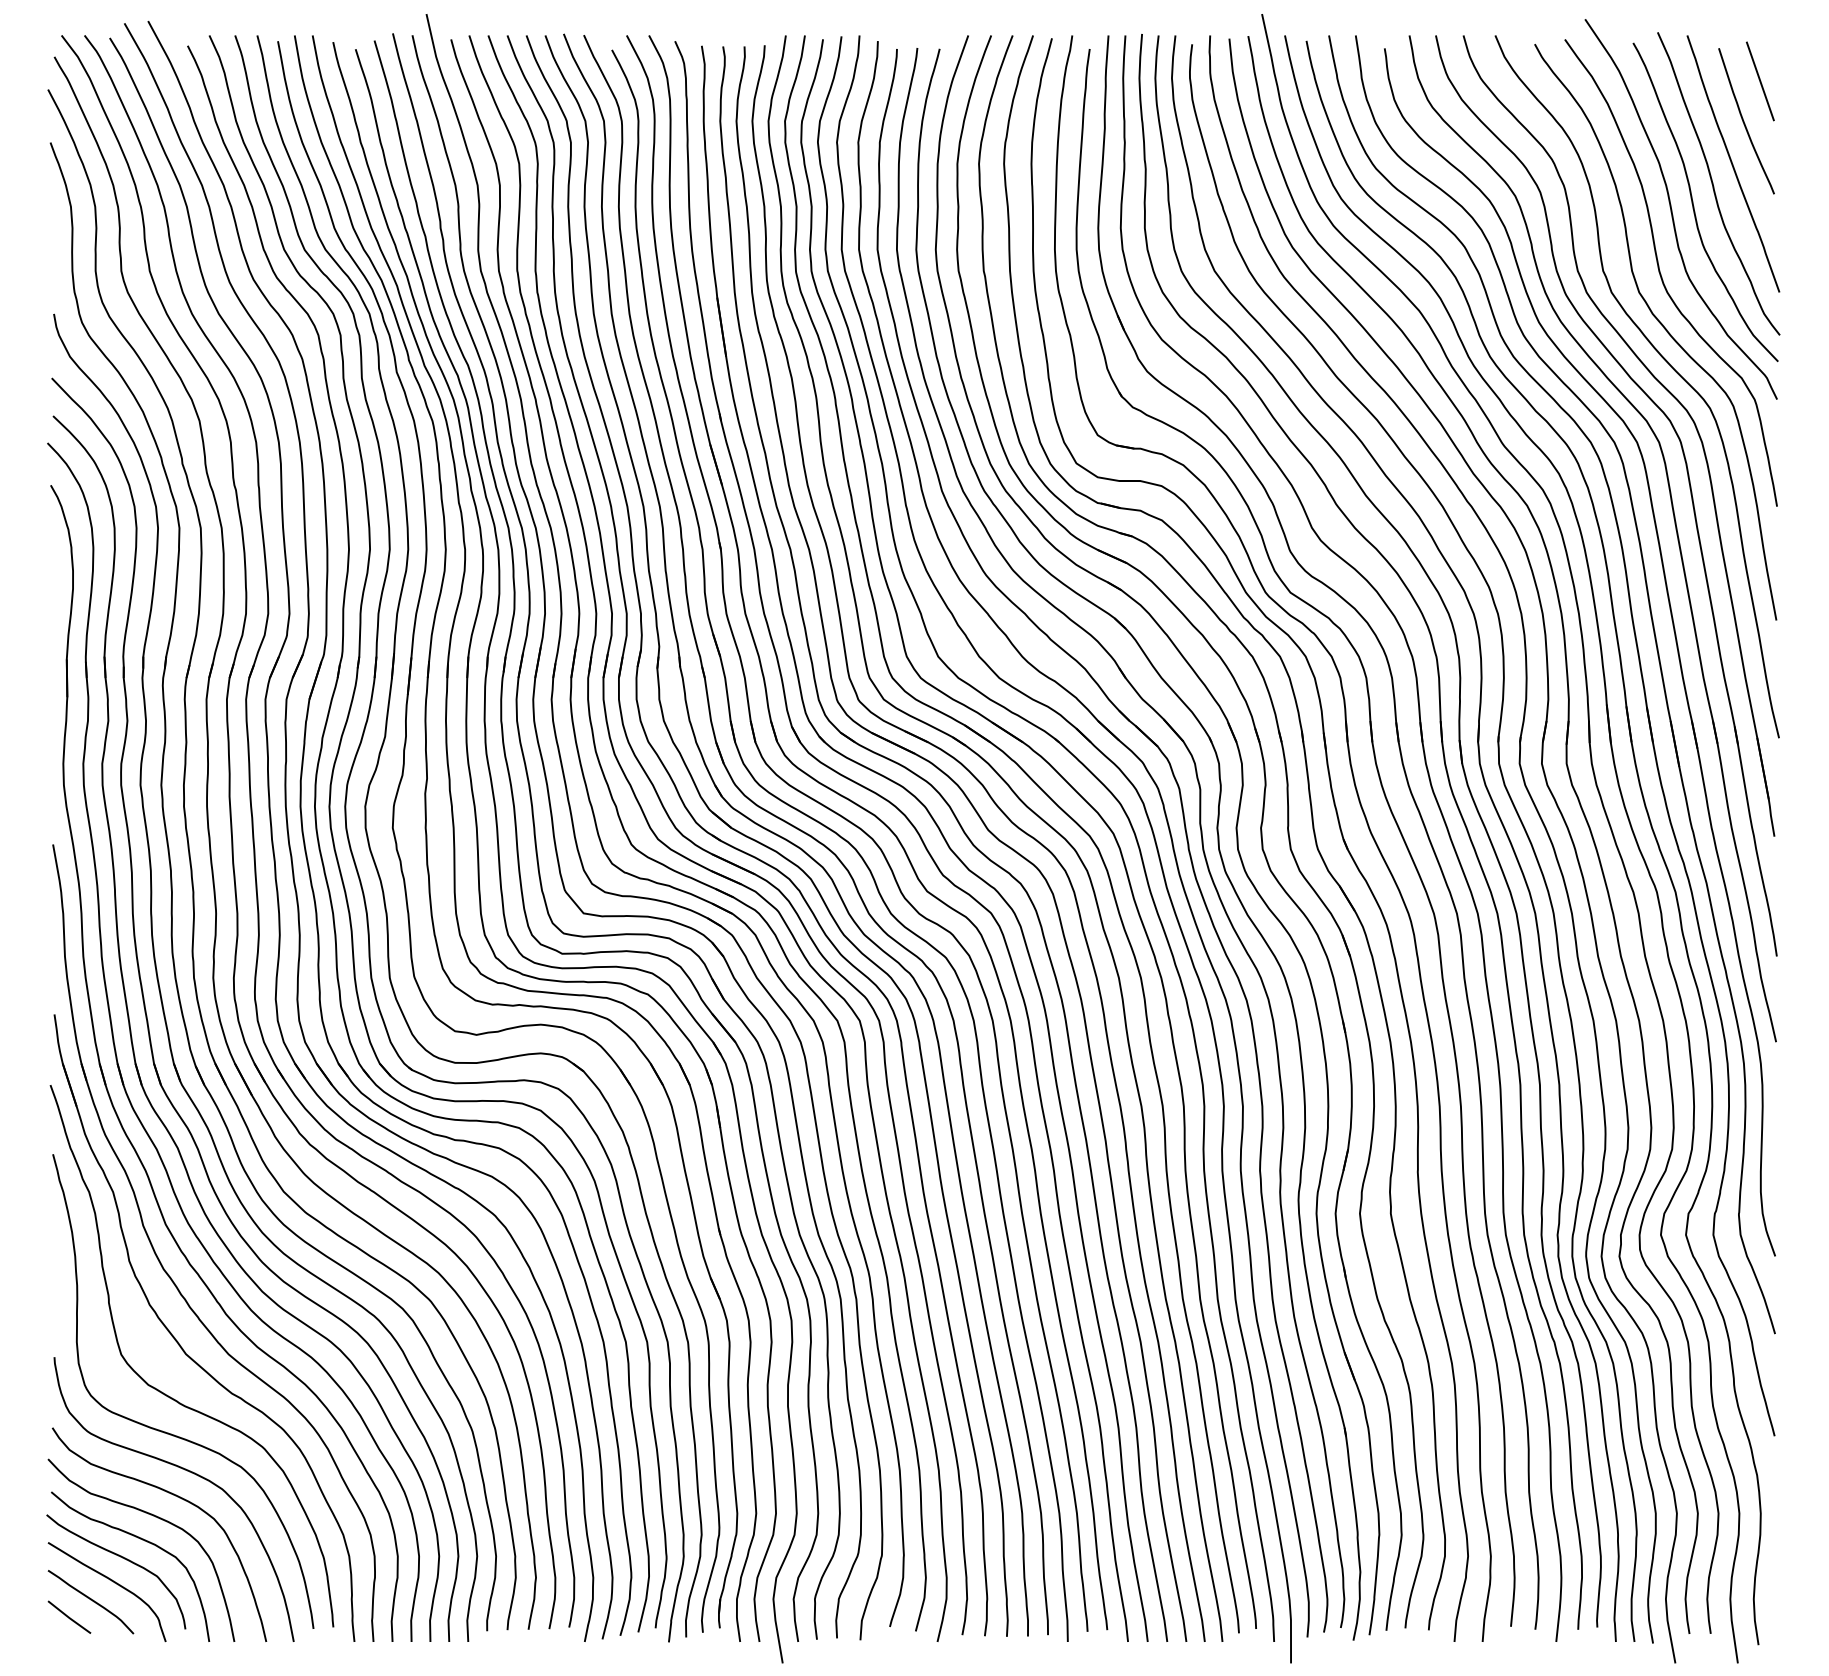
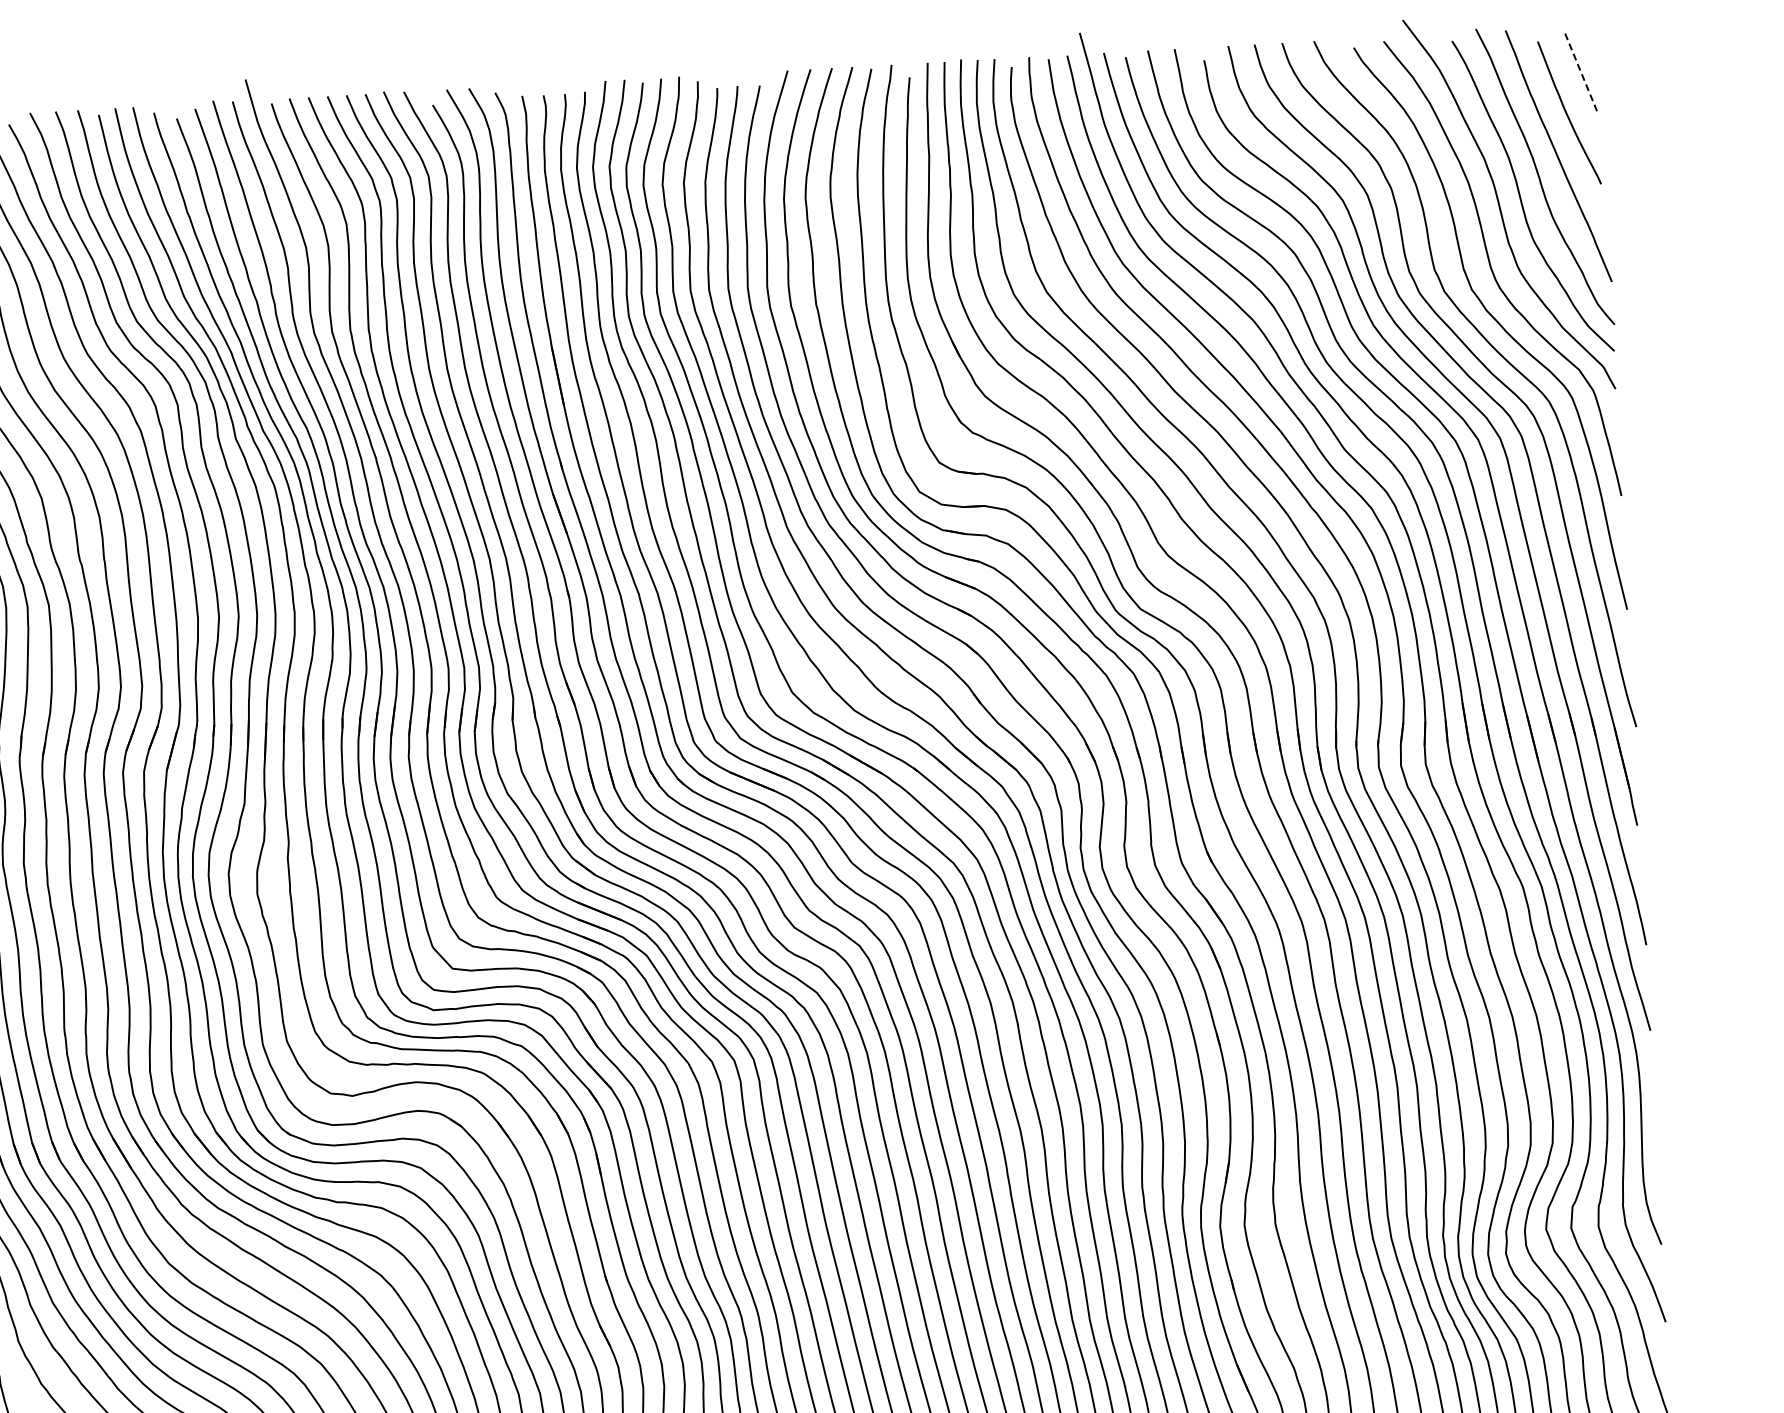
line: (1760, 80) -> (1581, 71), solid -> dashed

